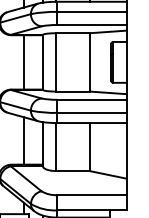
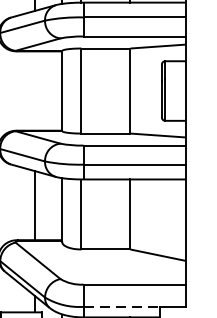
line: (23, 62) -> (34, 91), removed
line: (84, 210) -> (123, 307), solid -> dashed

